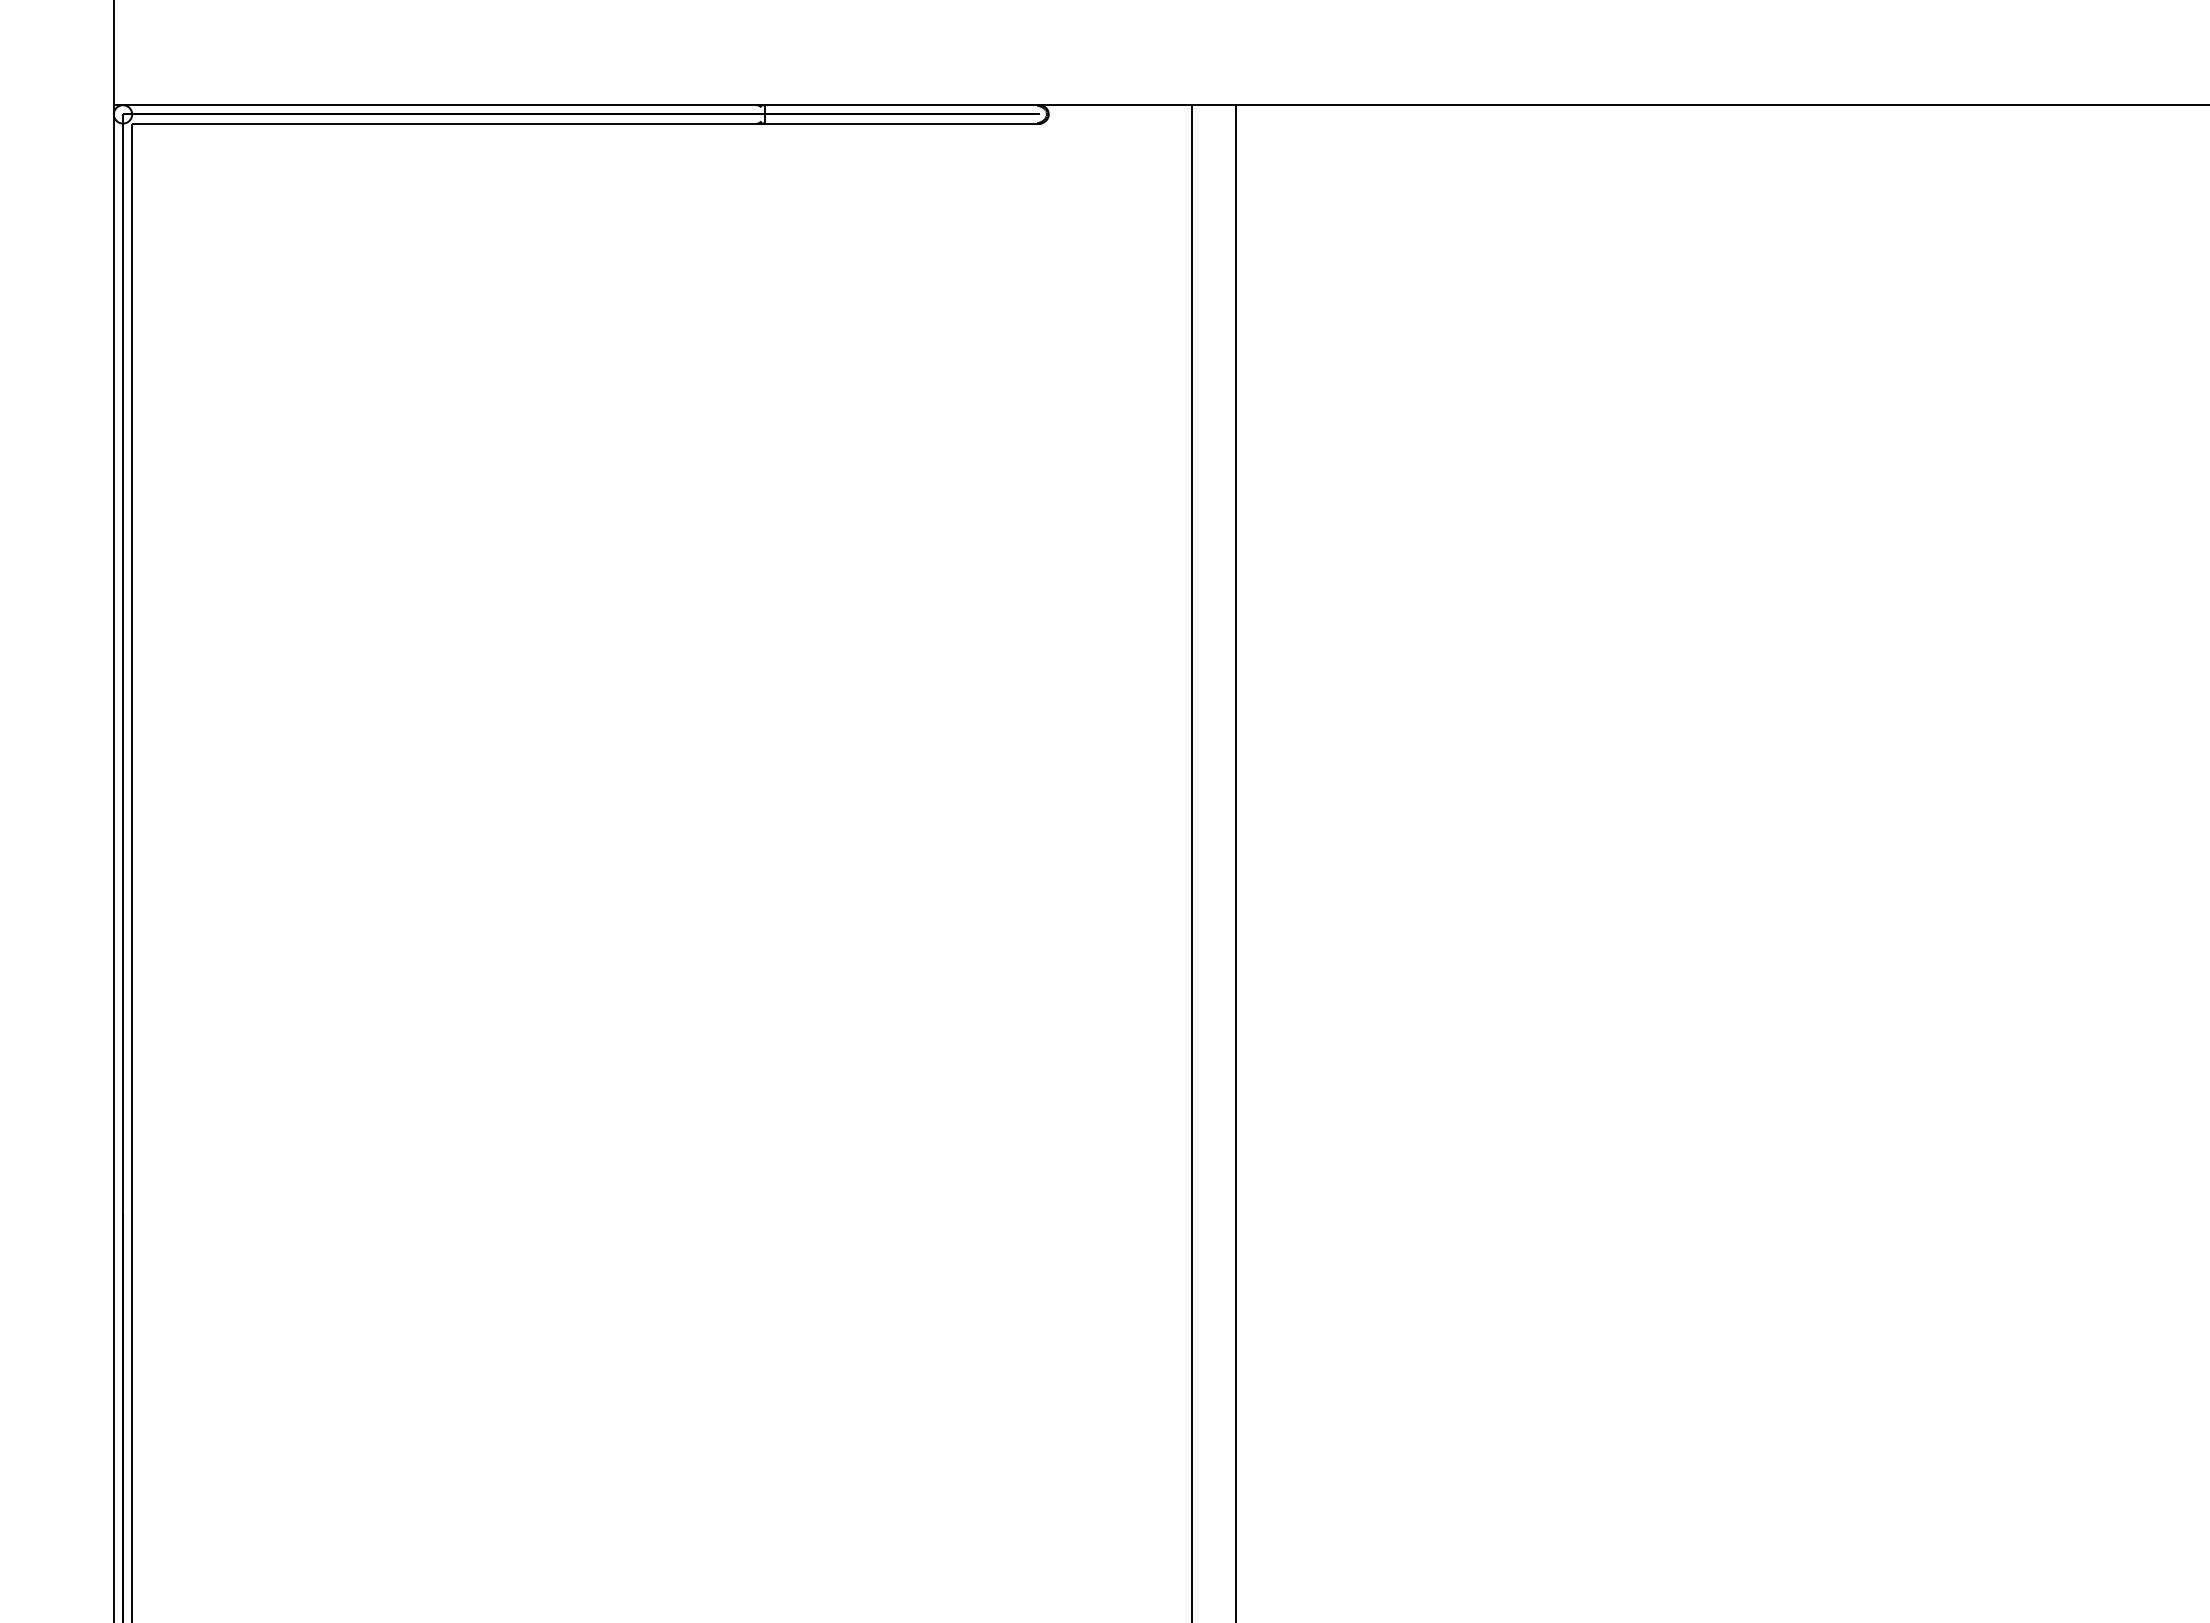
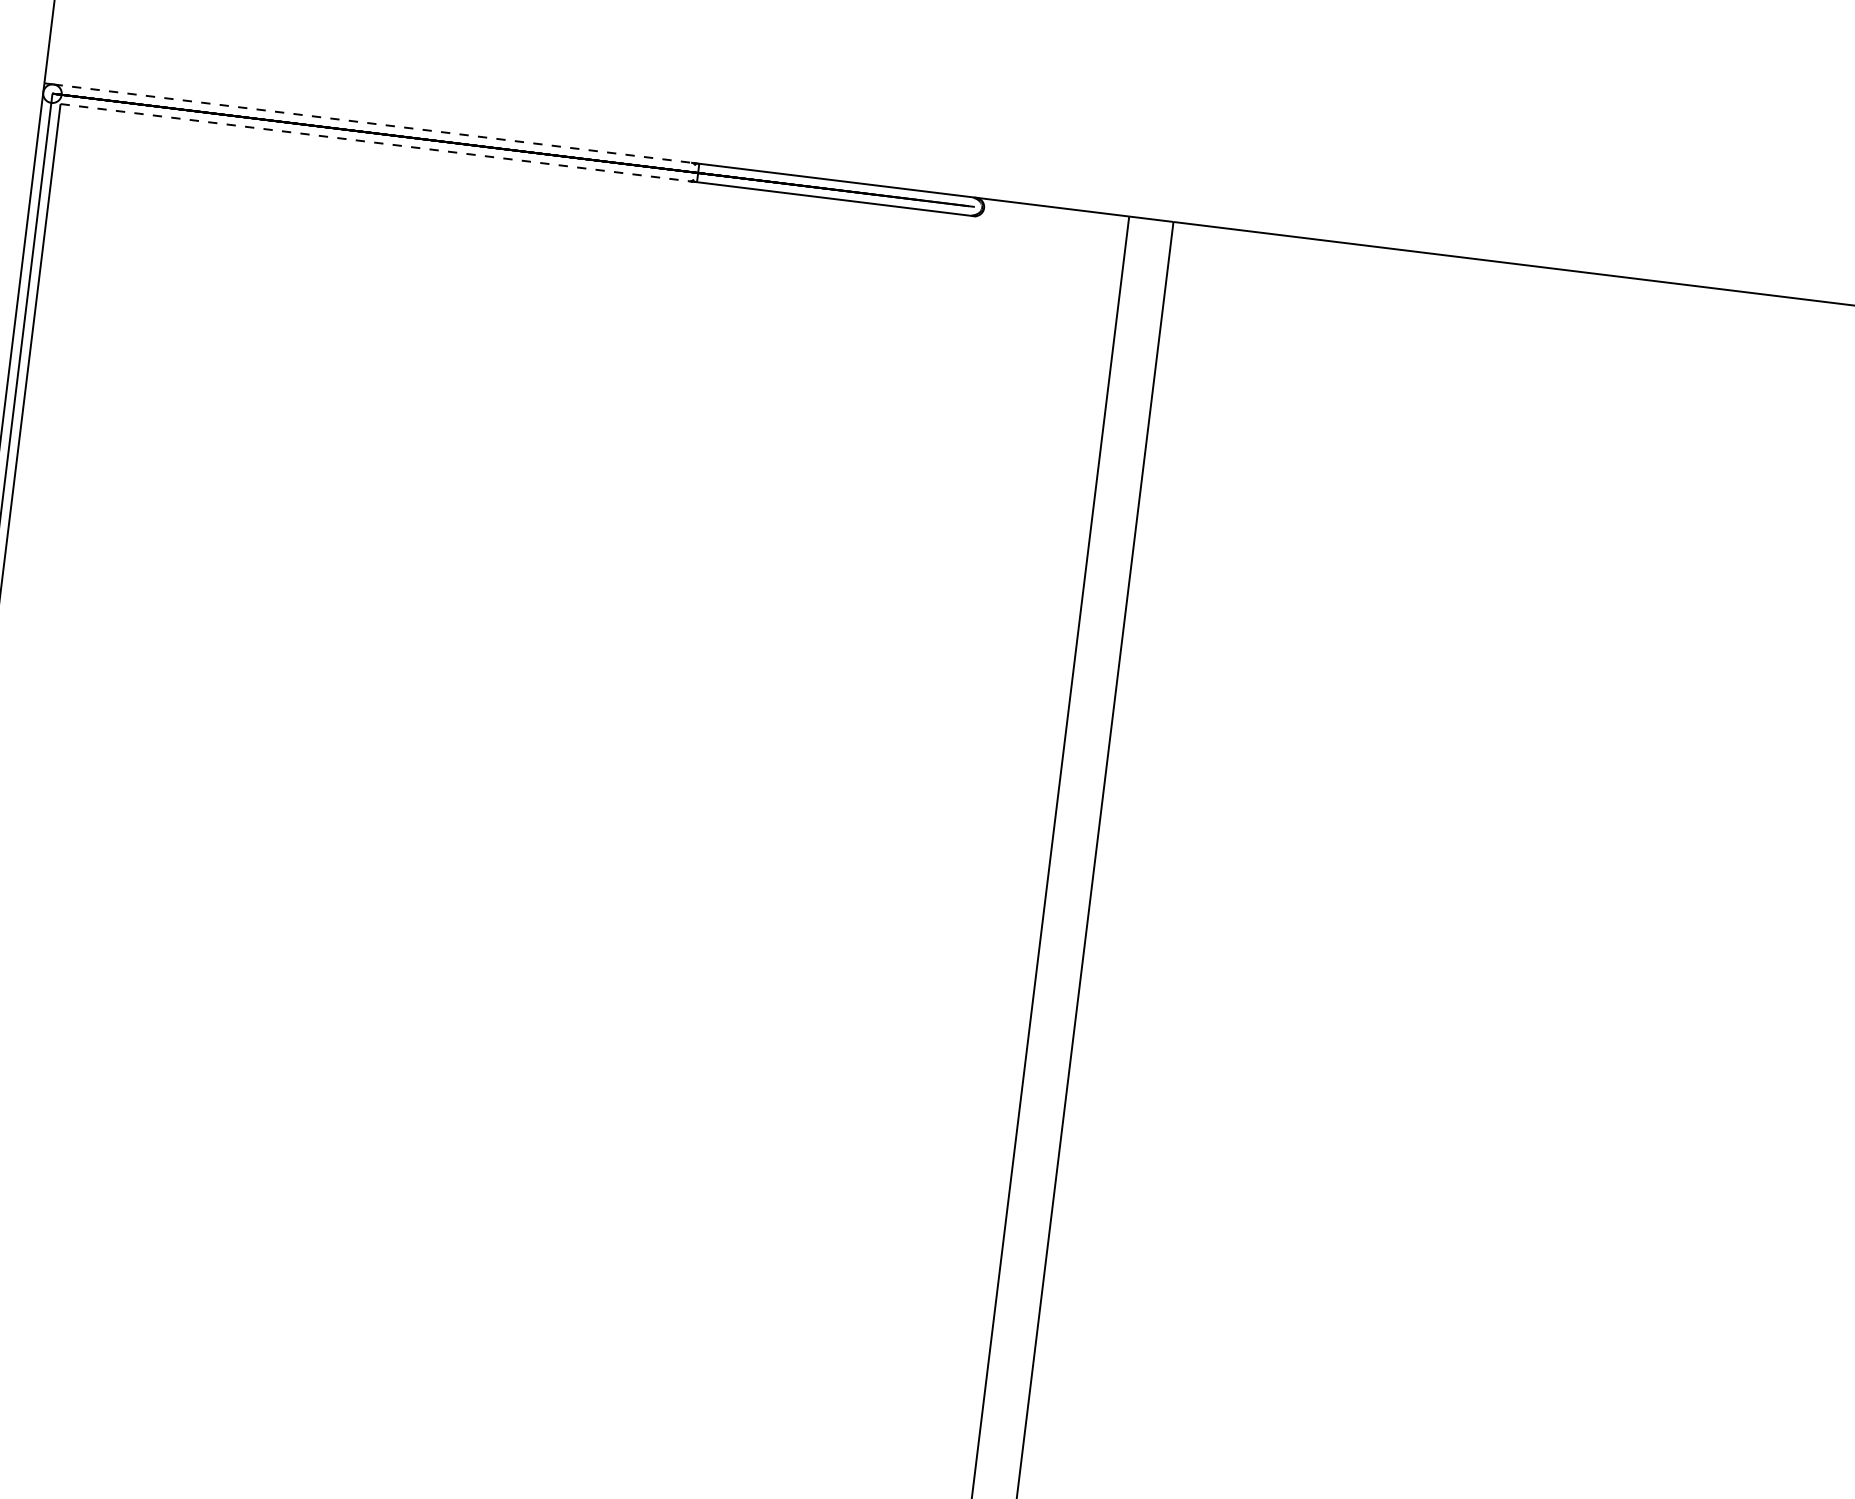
line: (439, 105) -> (372, 123), solid -> dashed
line: (444, 123) -> (374, 142), solid -> dashed

